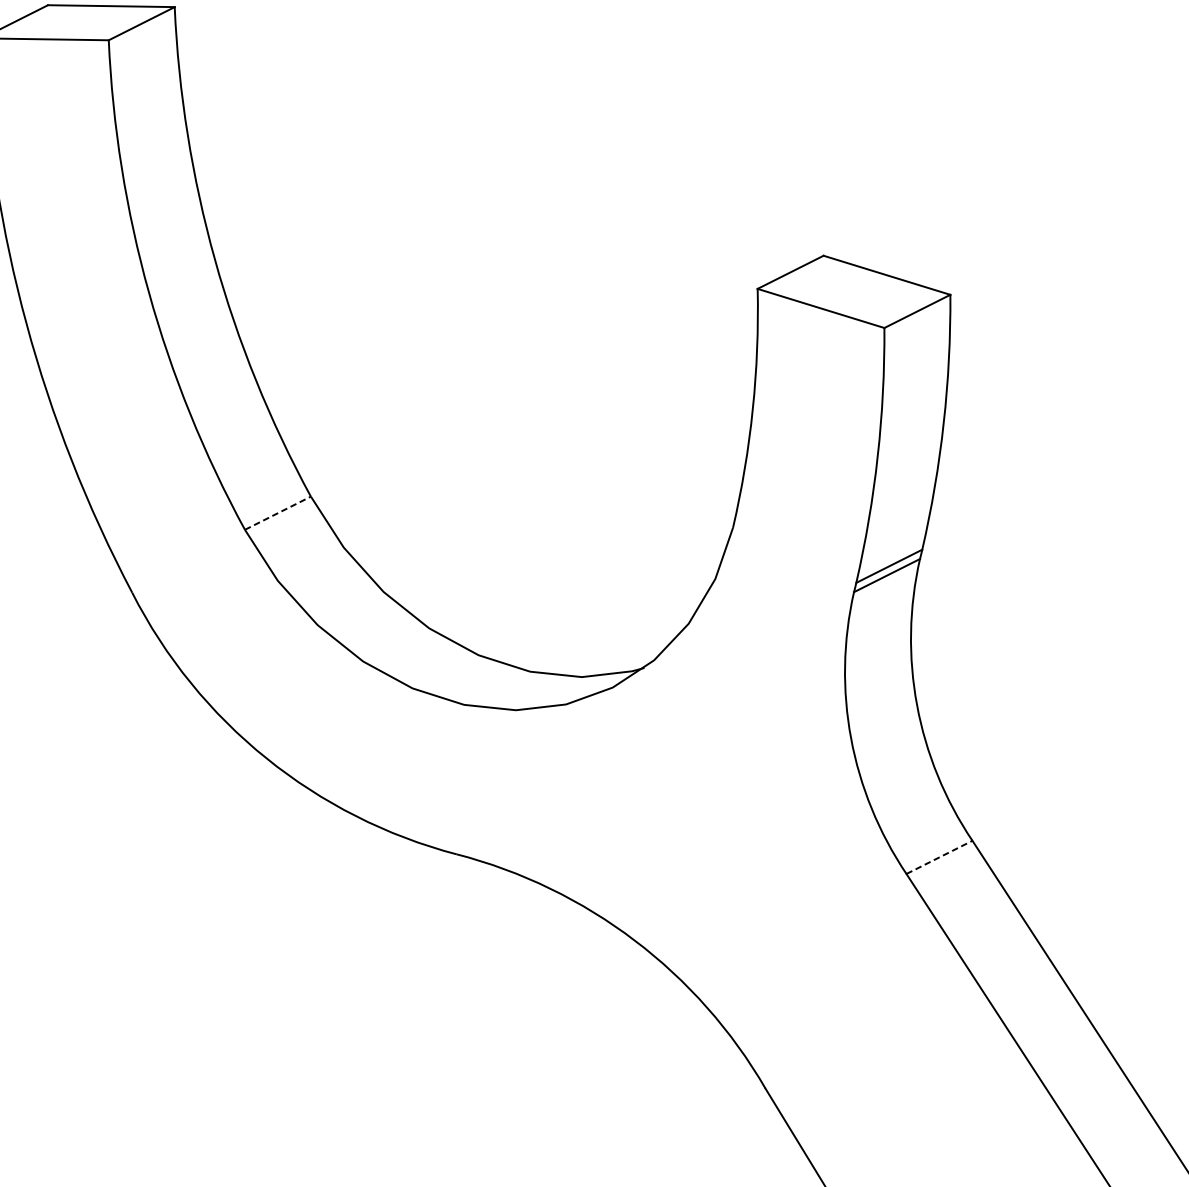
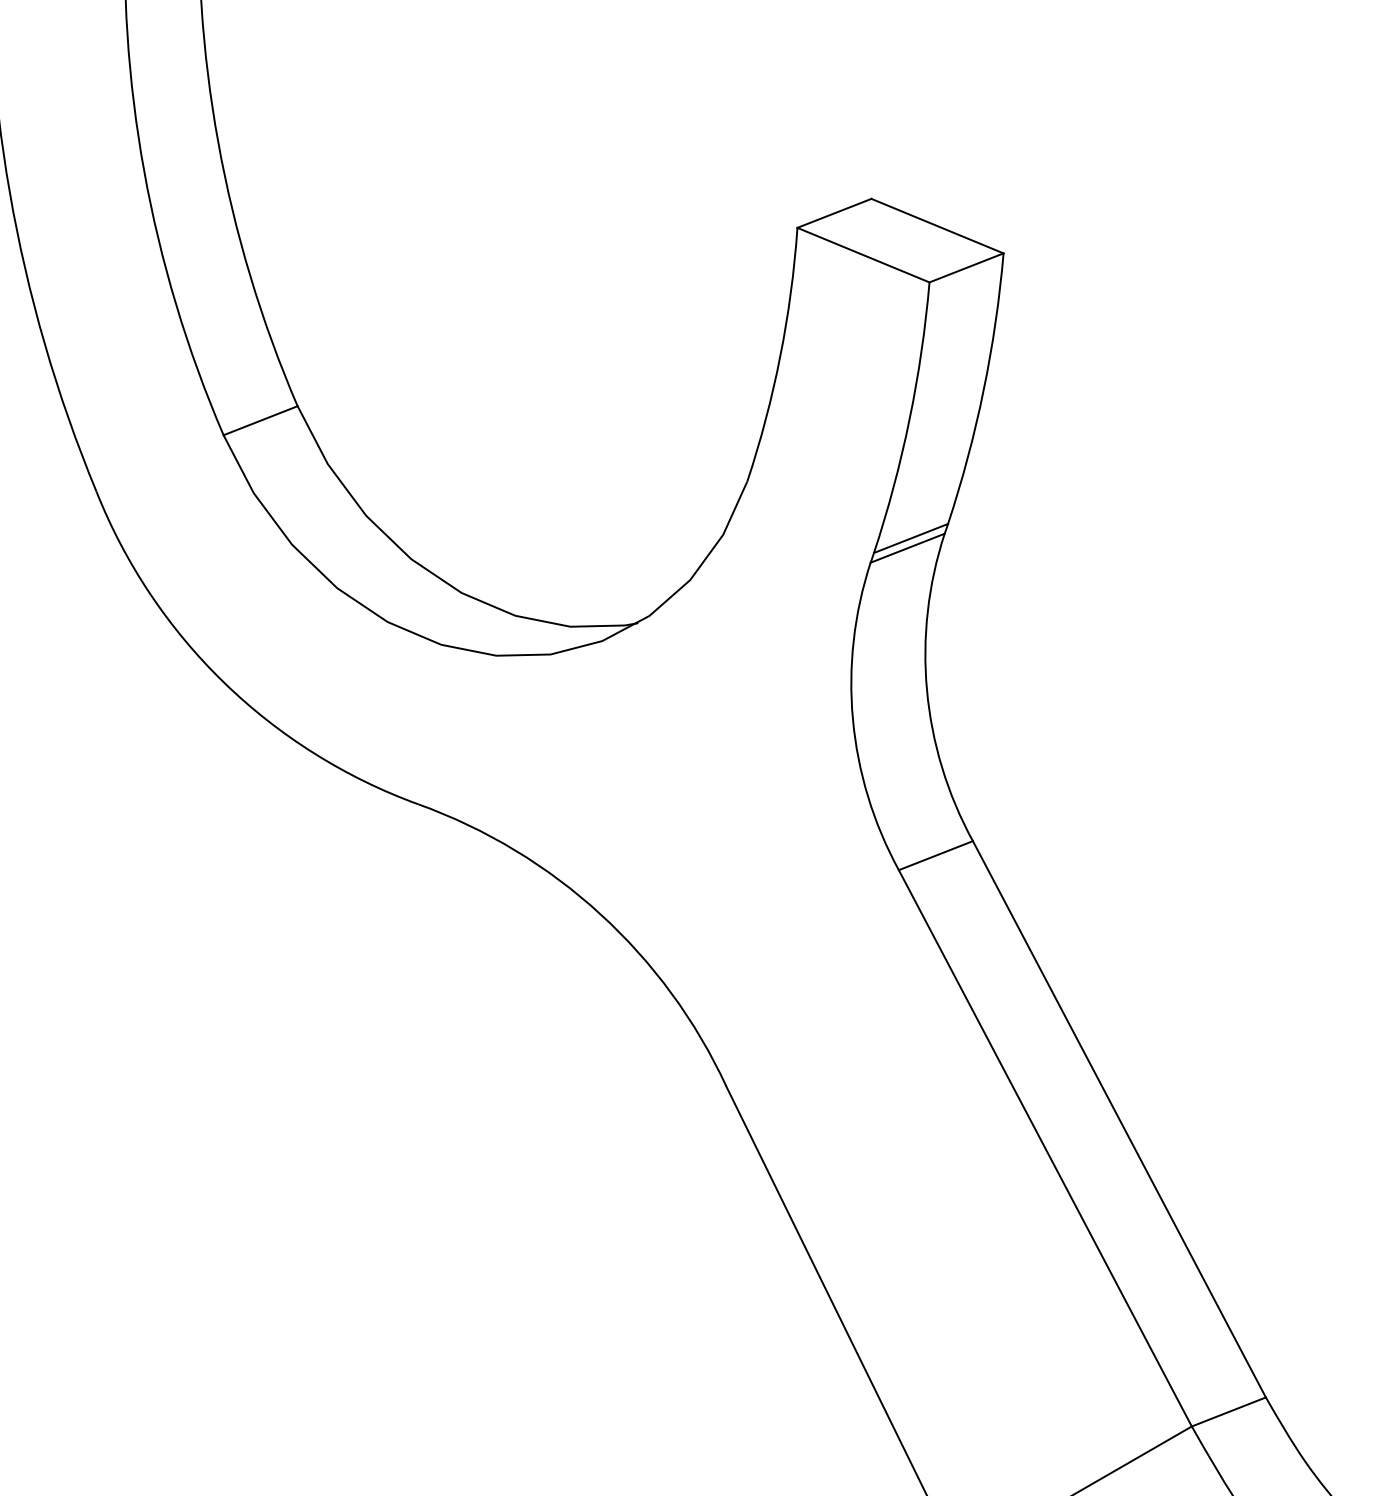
line: (277, 513) -> (260, 420), dashed -> solid
line: (939, 857) -> (935, 855), dashed -> solid

